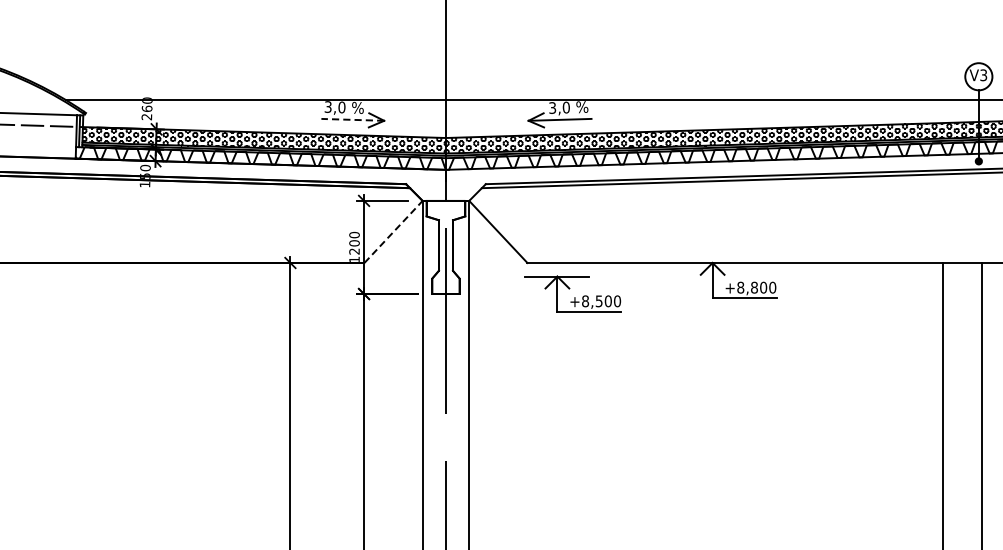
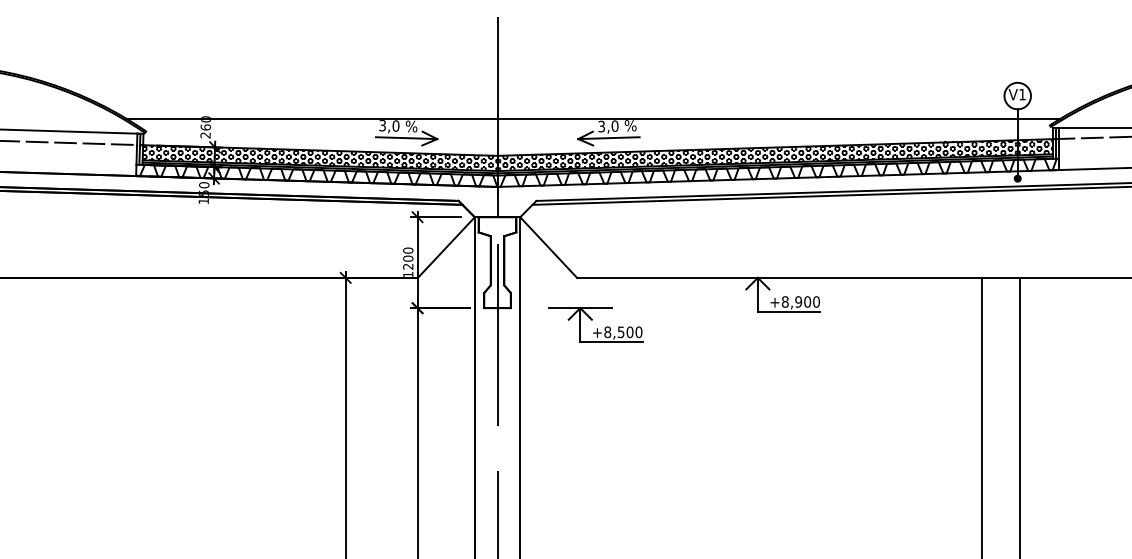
text: (983, 75) -> (1022, 94), V3 -> V1
line: (352, 120) -> (406, 138), dashed -> solid
line: (393, 231) -> (446, 247), dashed -> solid
text: (754, 287) -> (798, 301), +8,800 -> +8,900
part: (572, 293) -> (595, 324), moved

